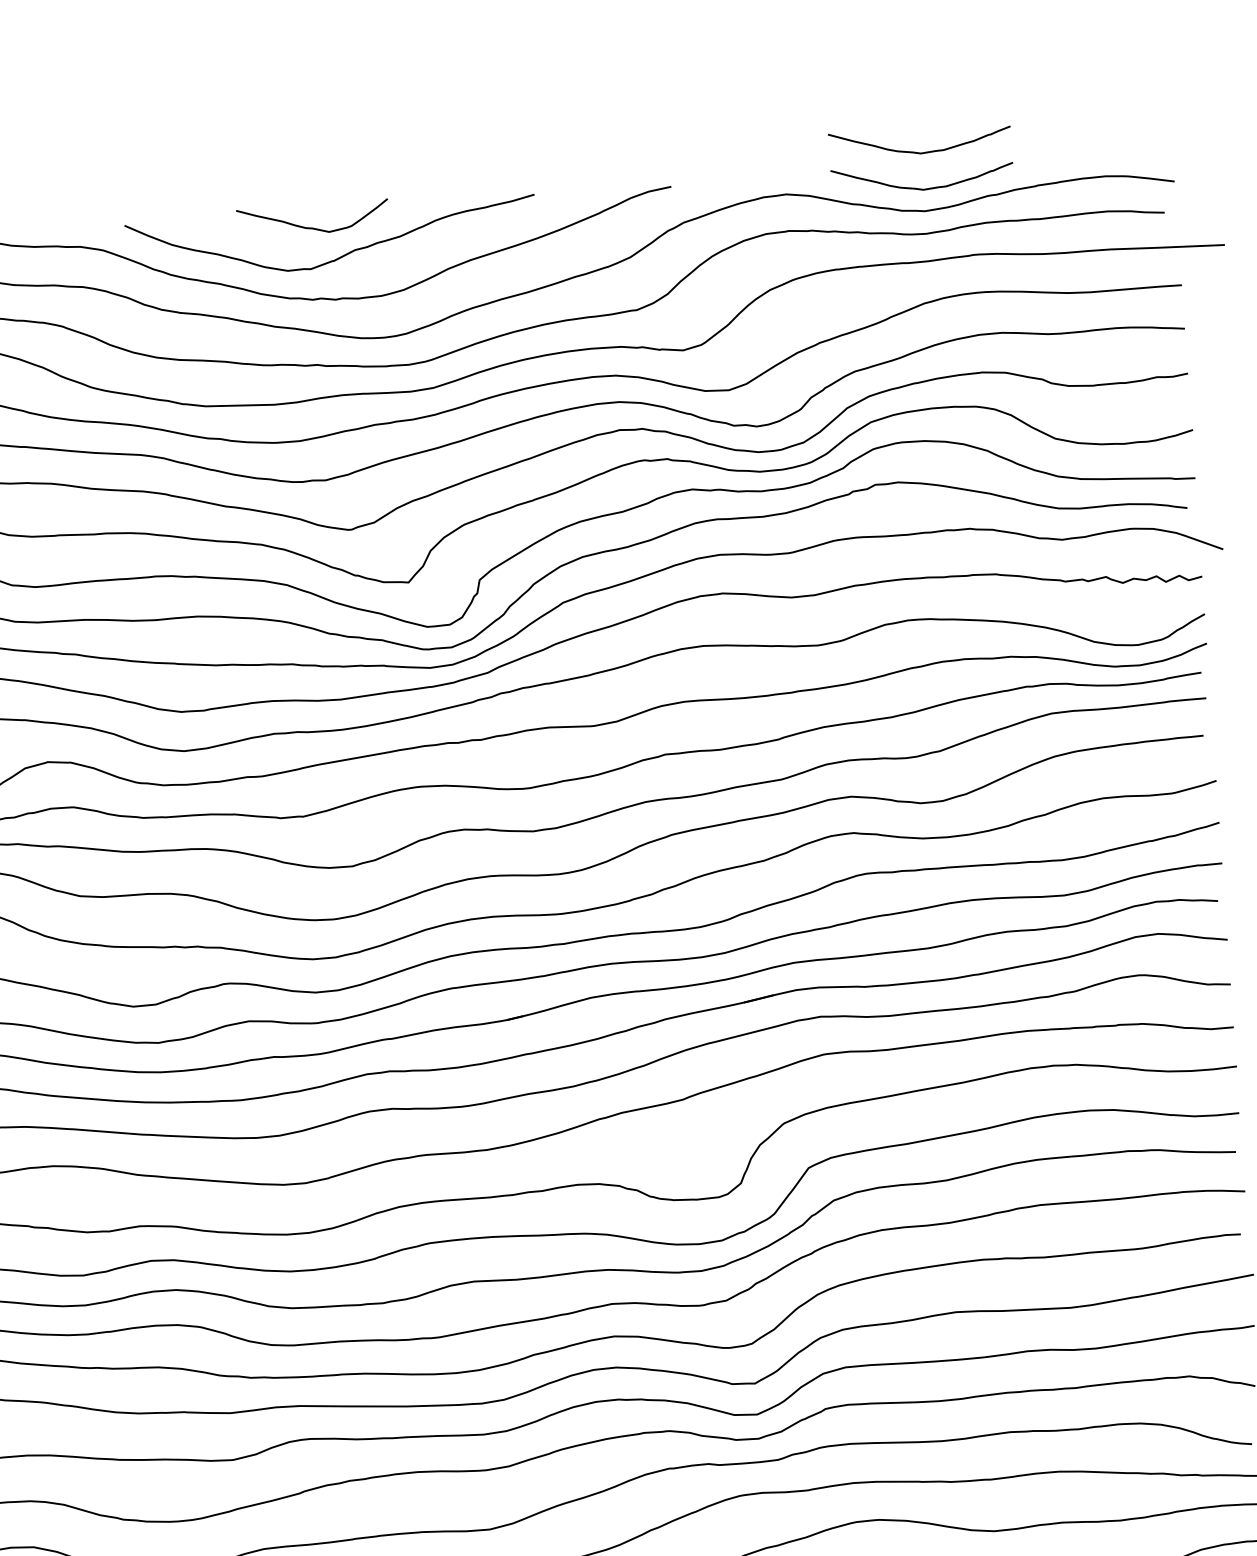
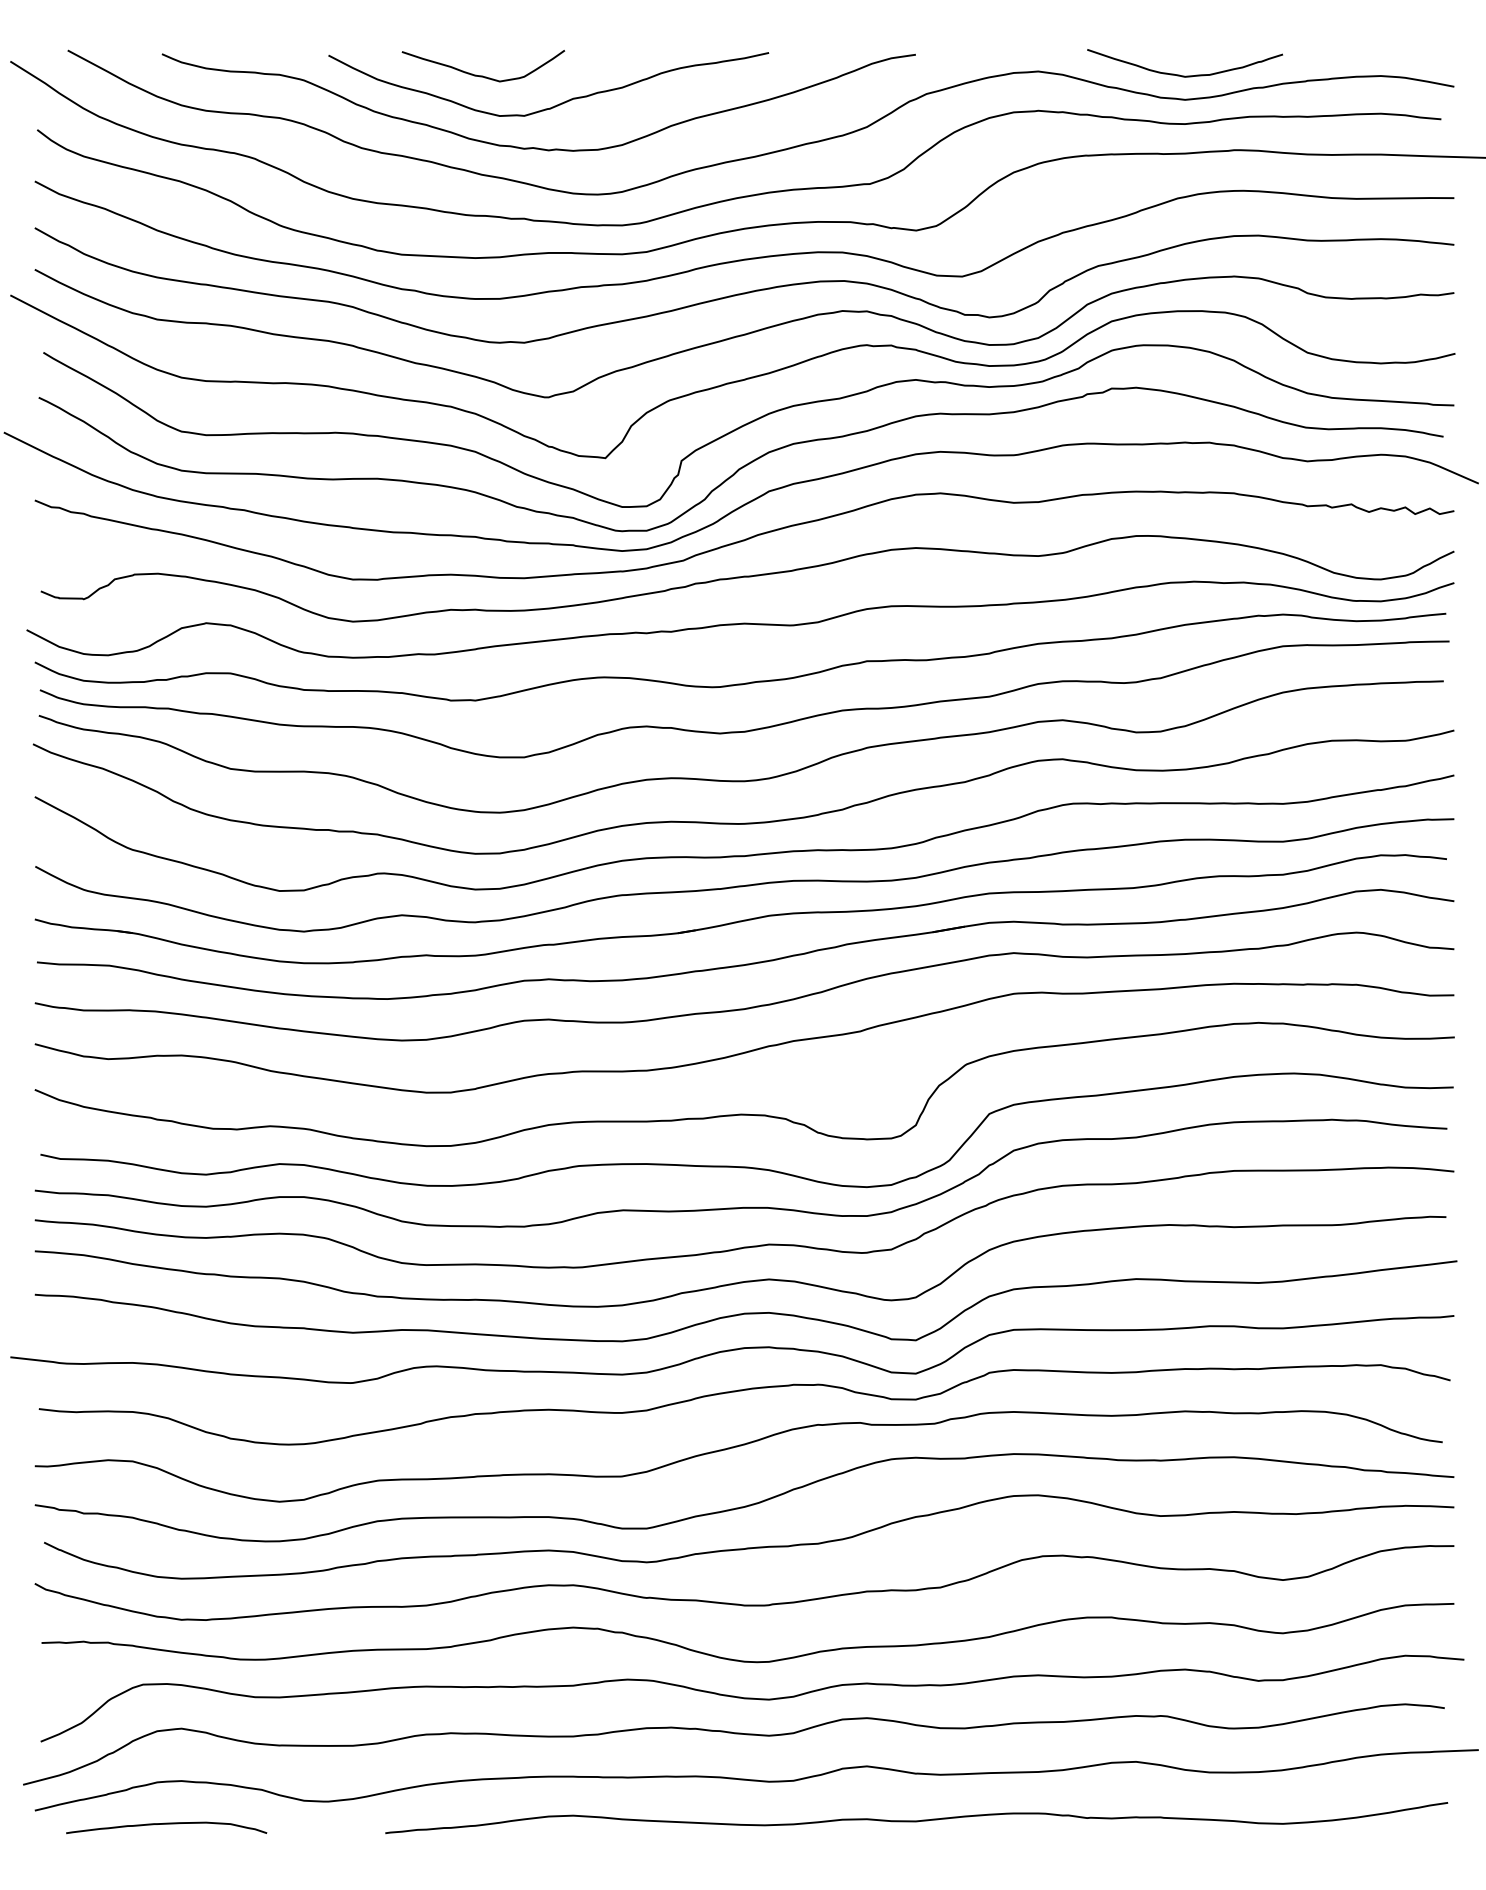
curve: (921, 152) -> (1185, 36), removed
curve: (313, 227) -> (483, 75), moved

